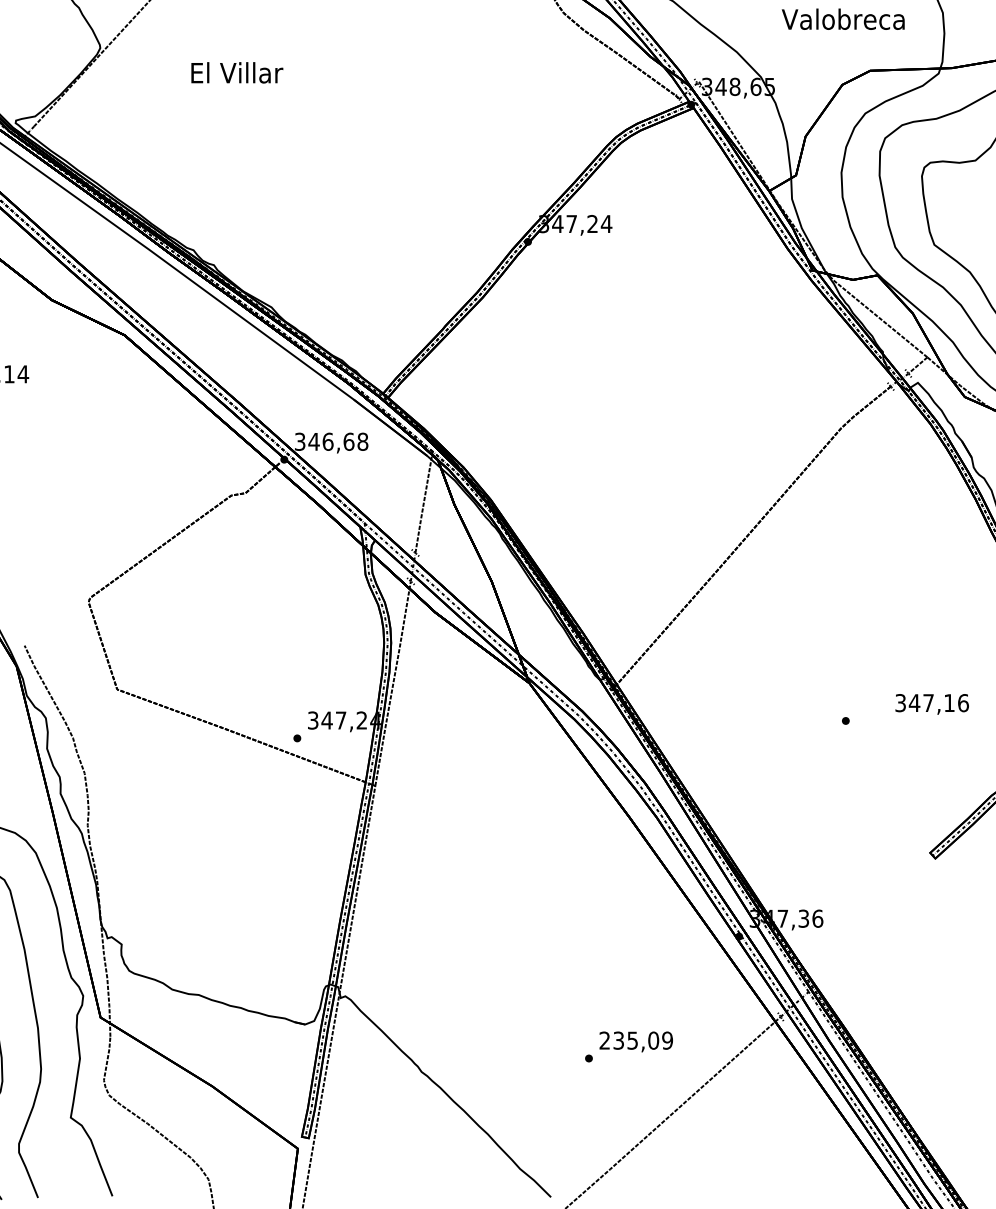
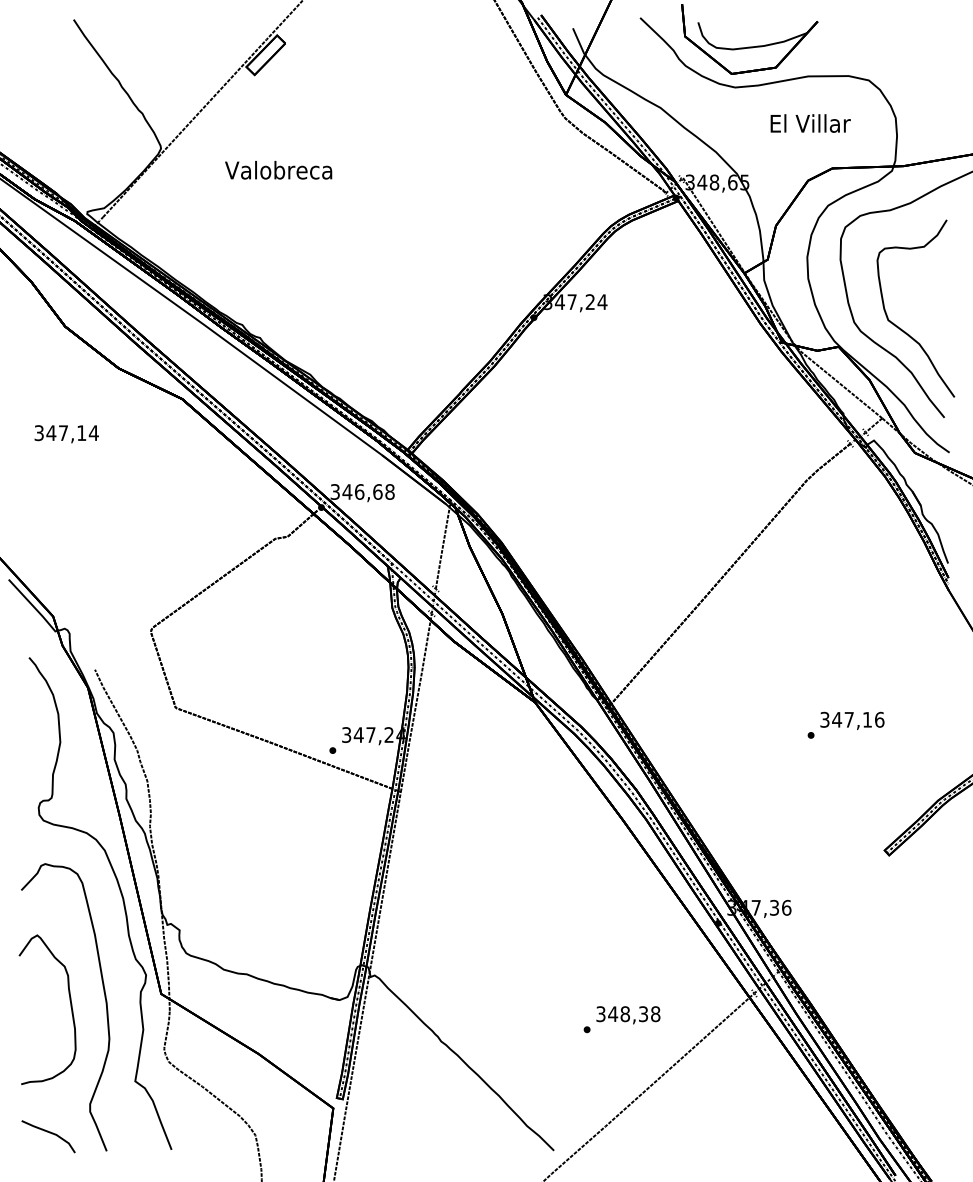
text: (842, 19) -> (808, 123), Valobreca -> El Villar
text: (235, 71) -> (278, 169), El Villar -> Valobreca
text: (932, 703) -> (852, 720), moved
text: (636, 1041) -> (628, 1014), 235,09 -> 348,38

